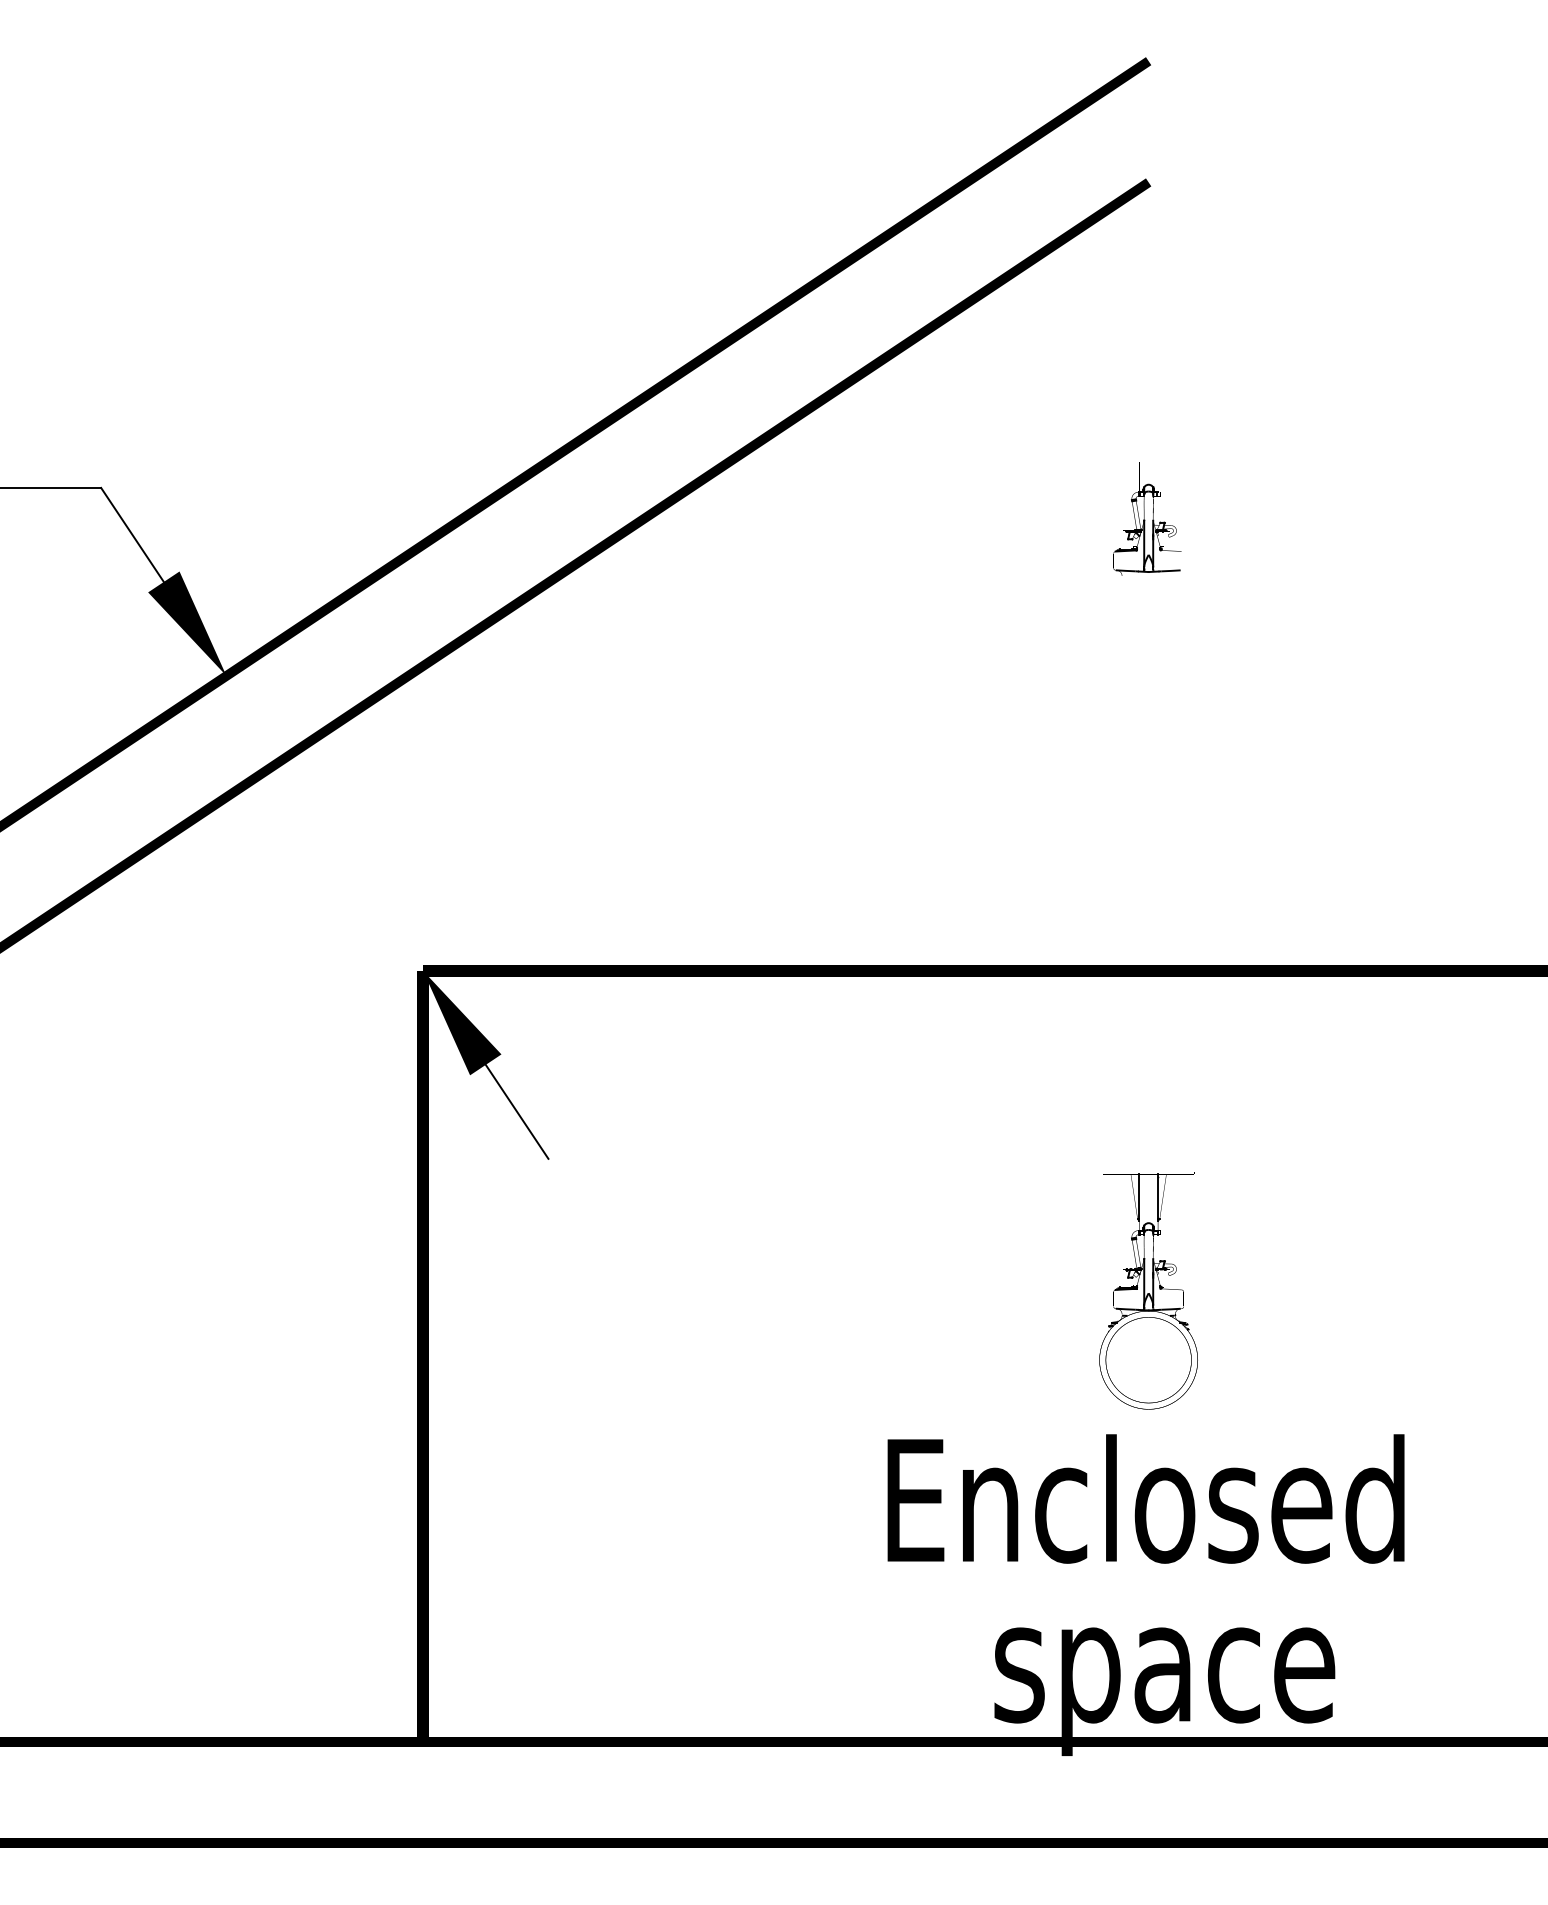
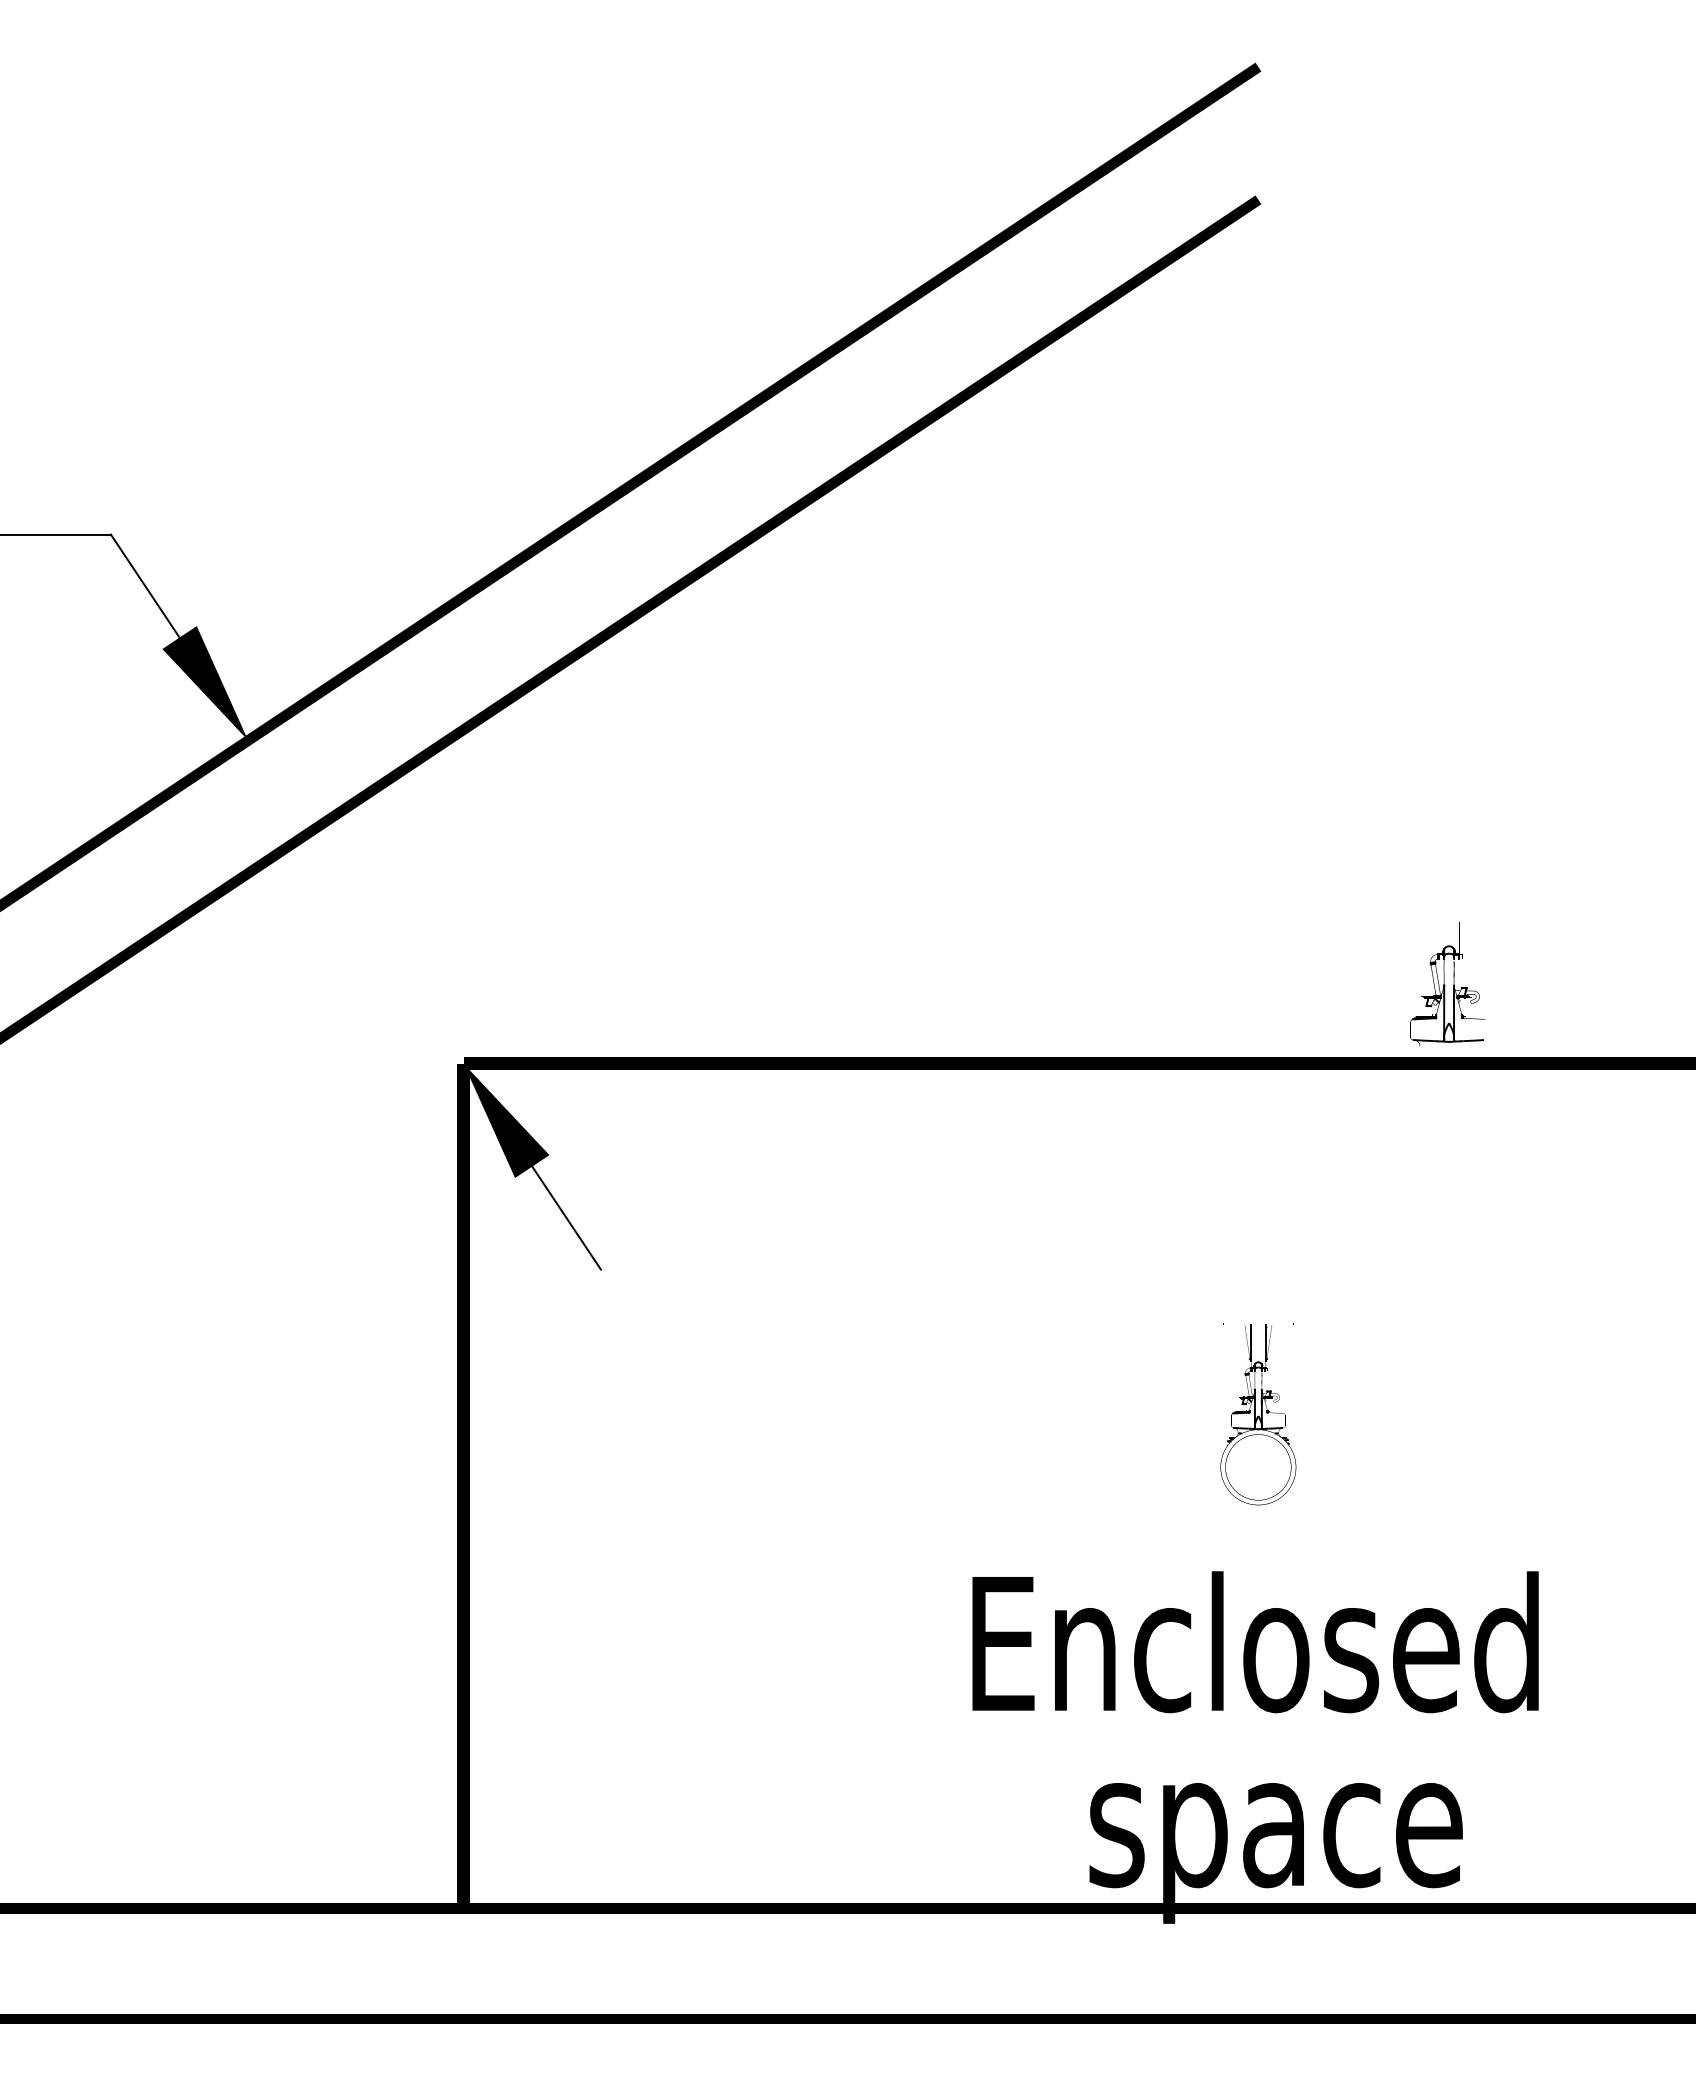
part: (1147, 518) -> (1447, 983), moved
part: (1148, 1290) -> (1258, 1413), size x0.7

